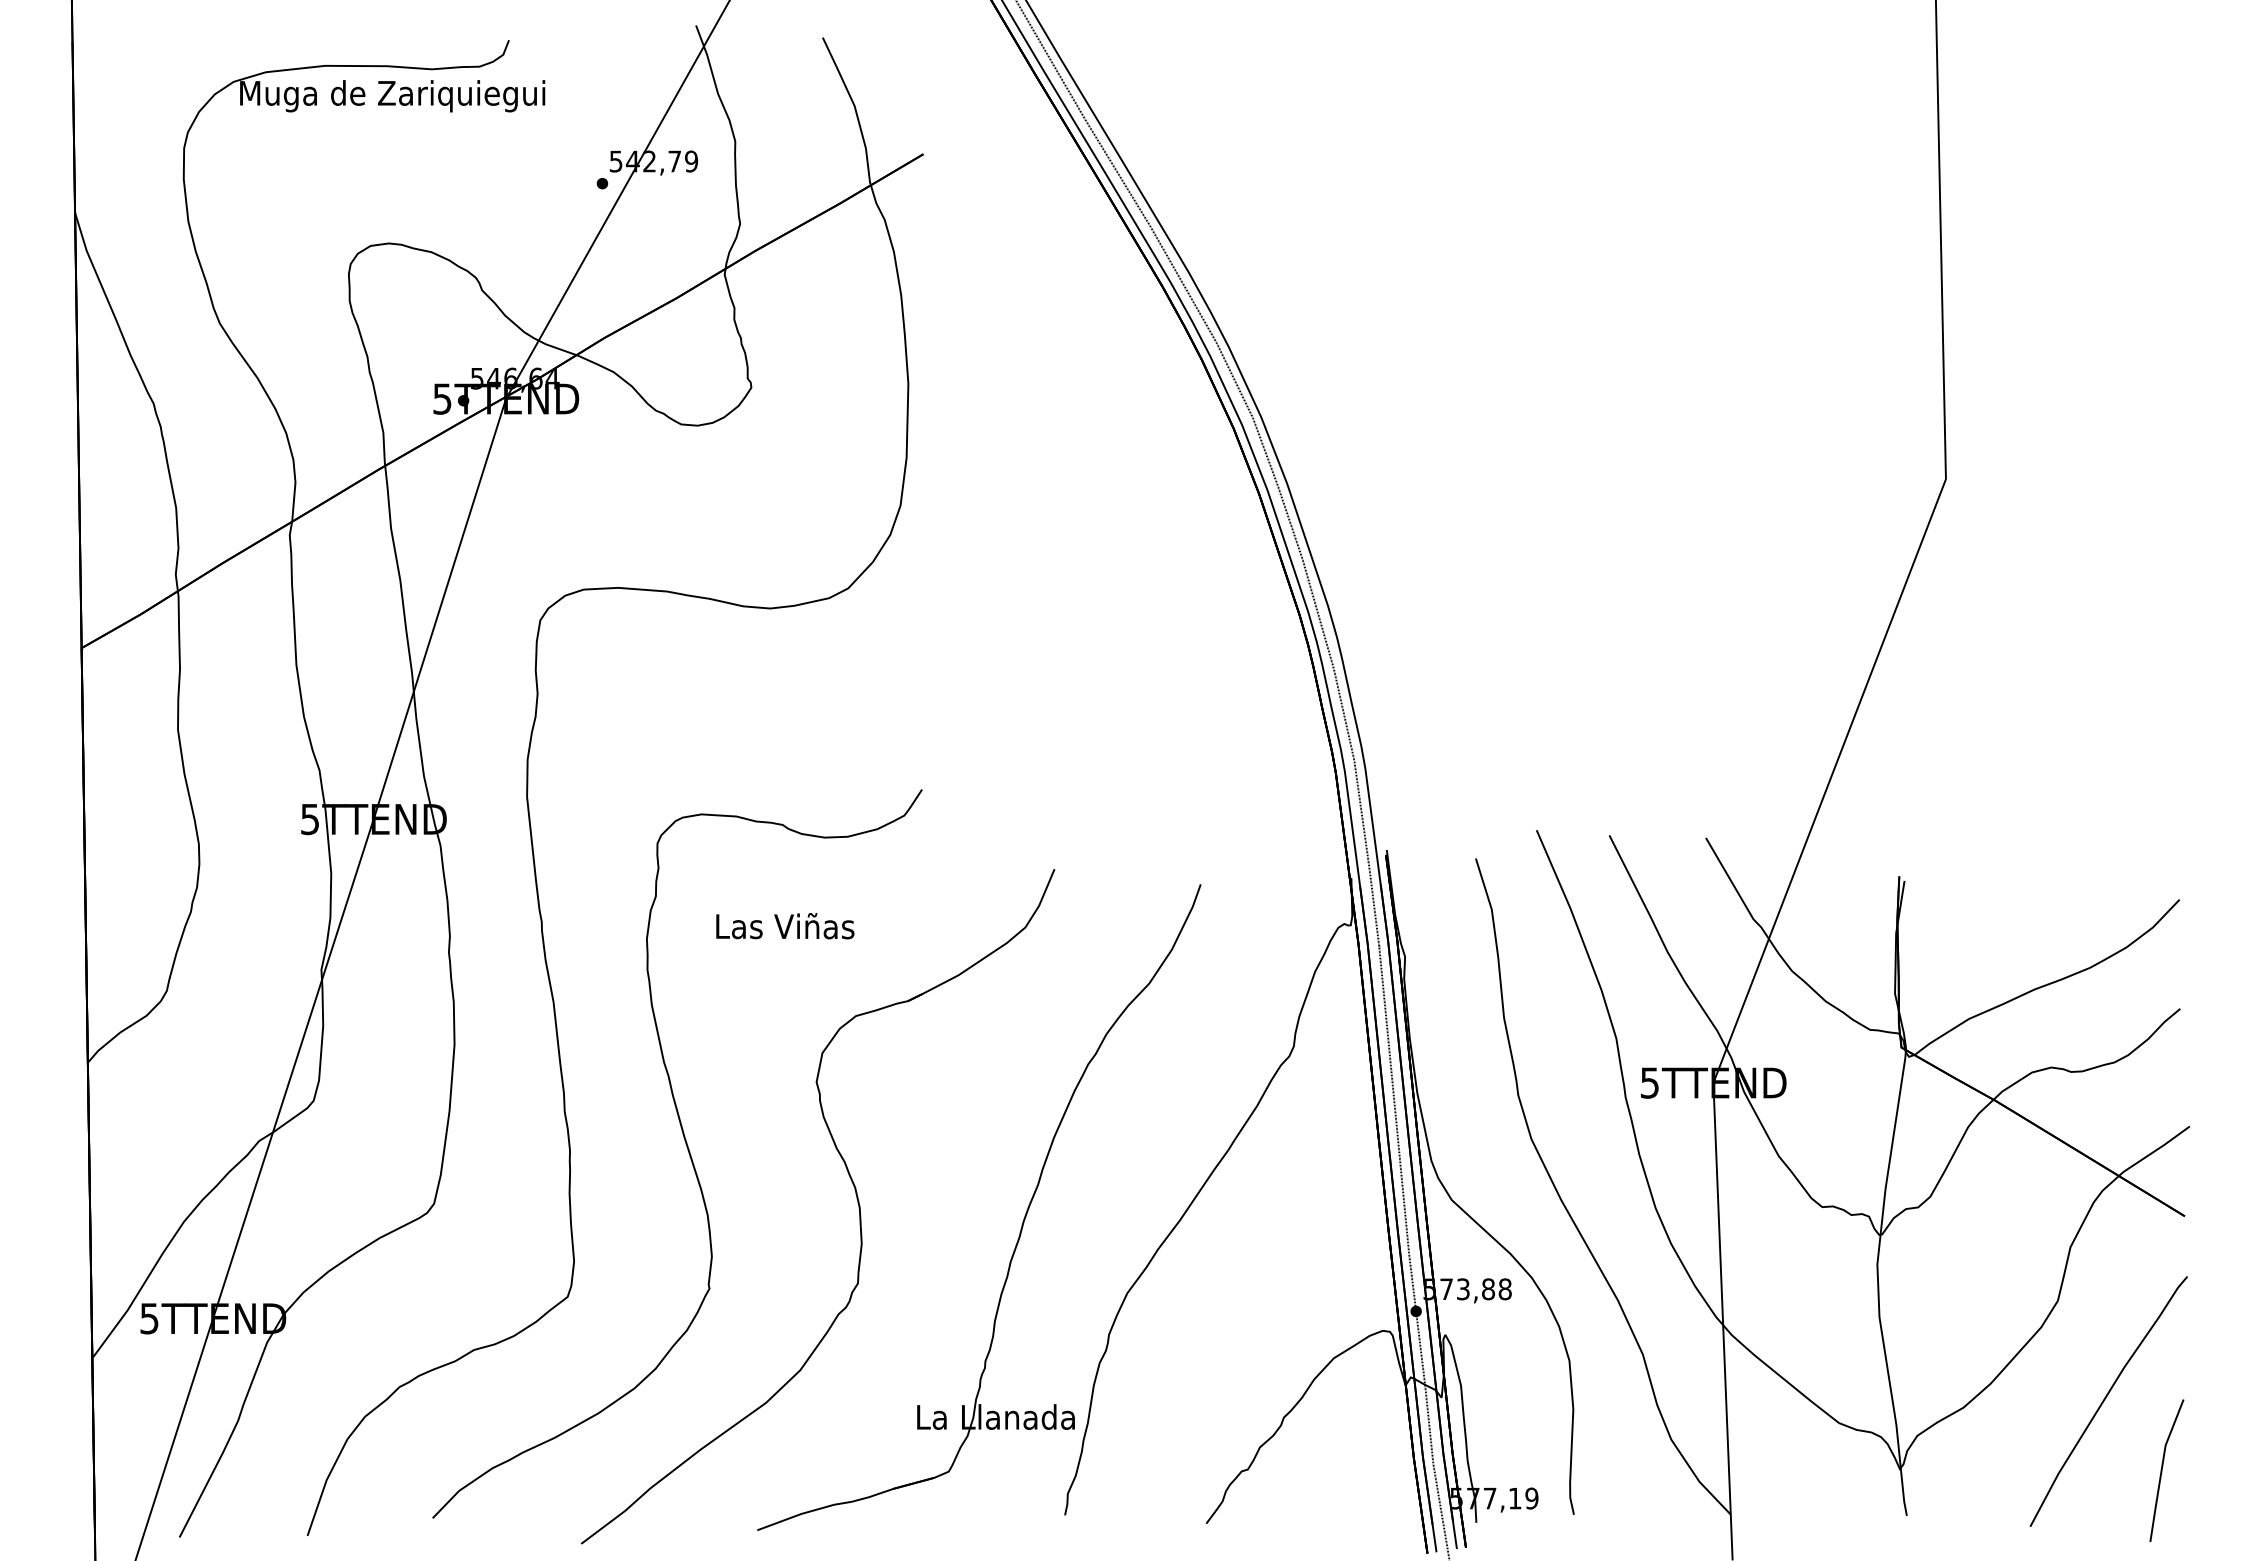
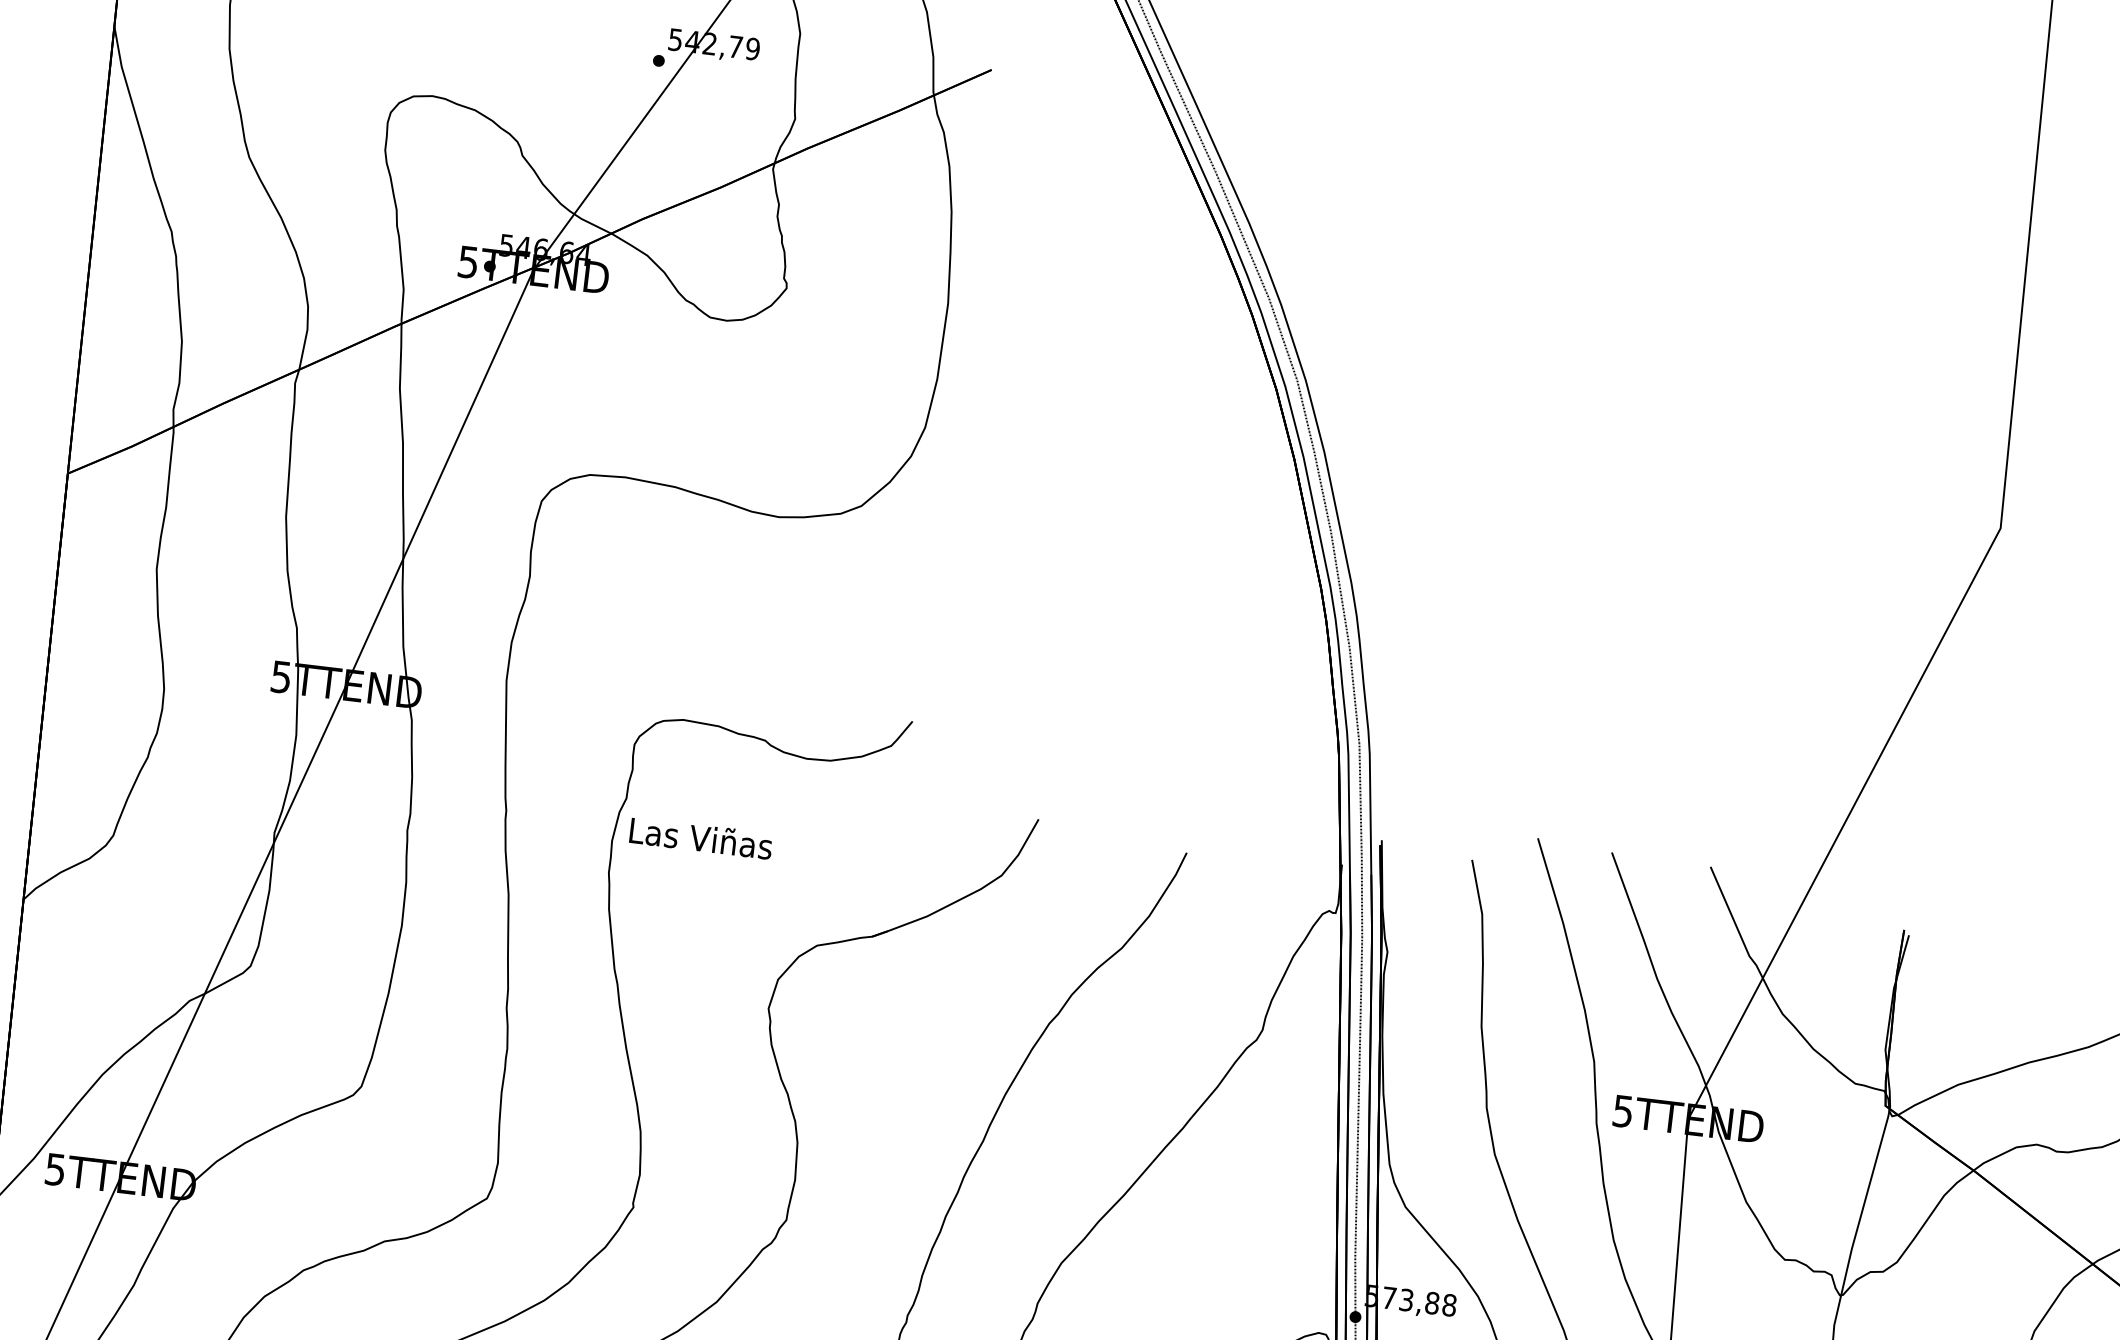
text: (785, 926) -> (701, 838), moved

